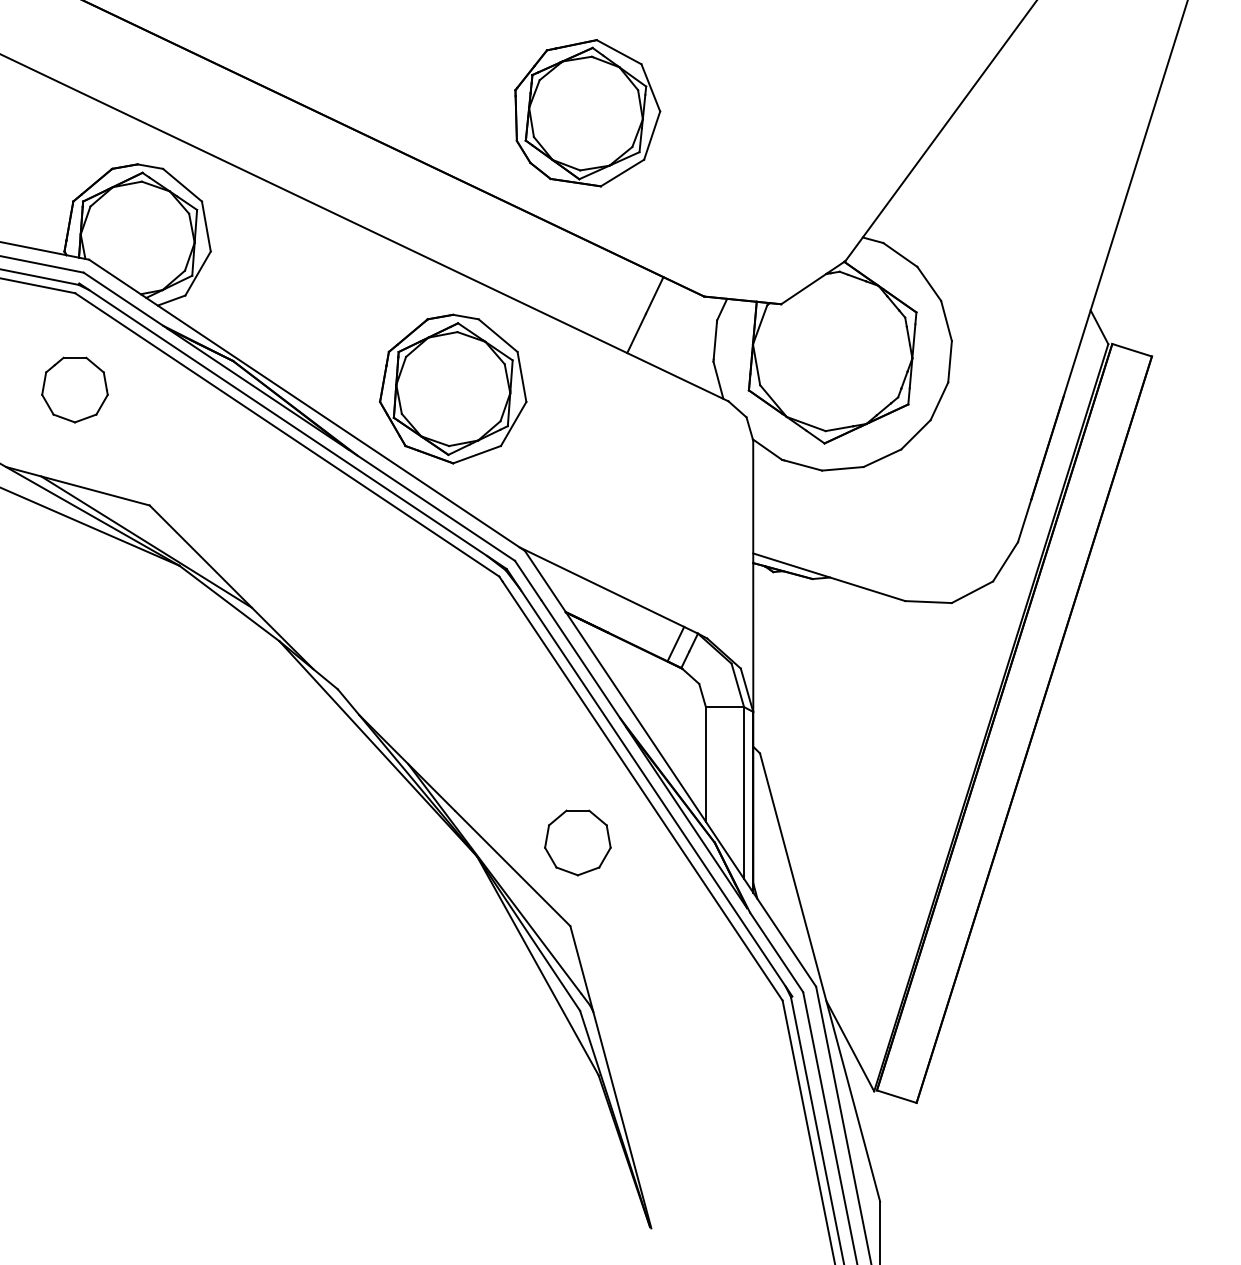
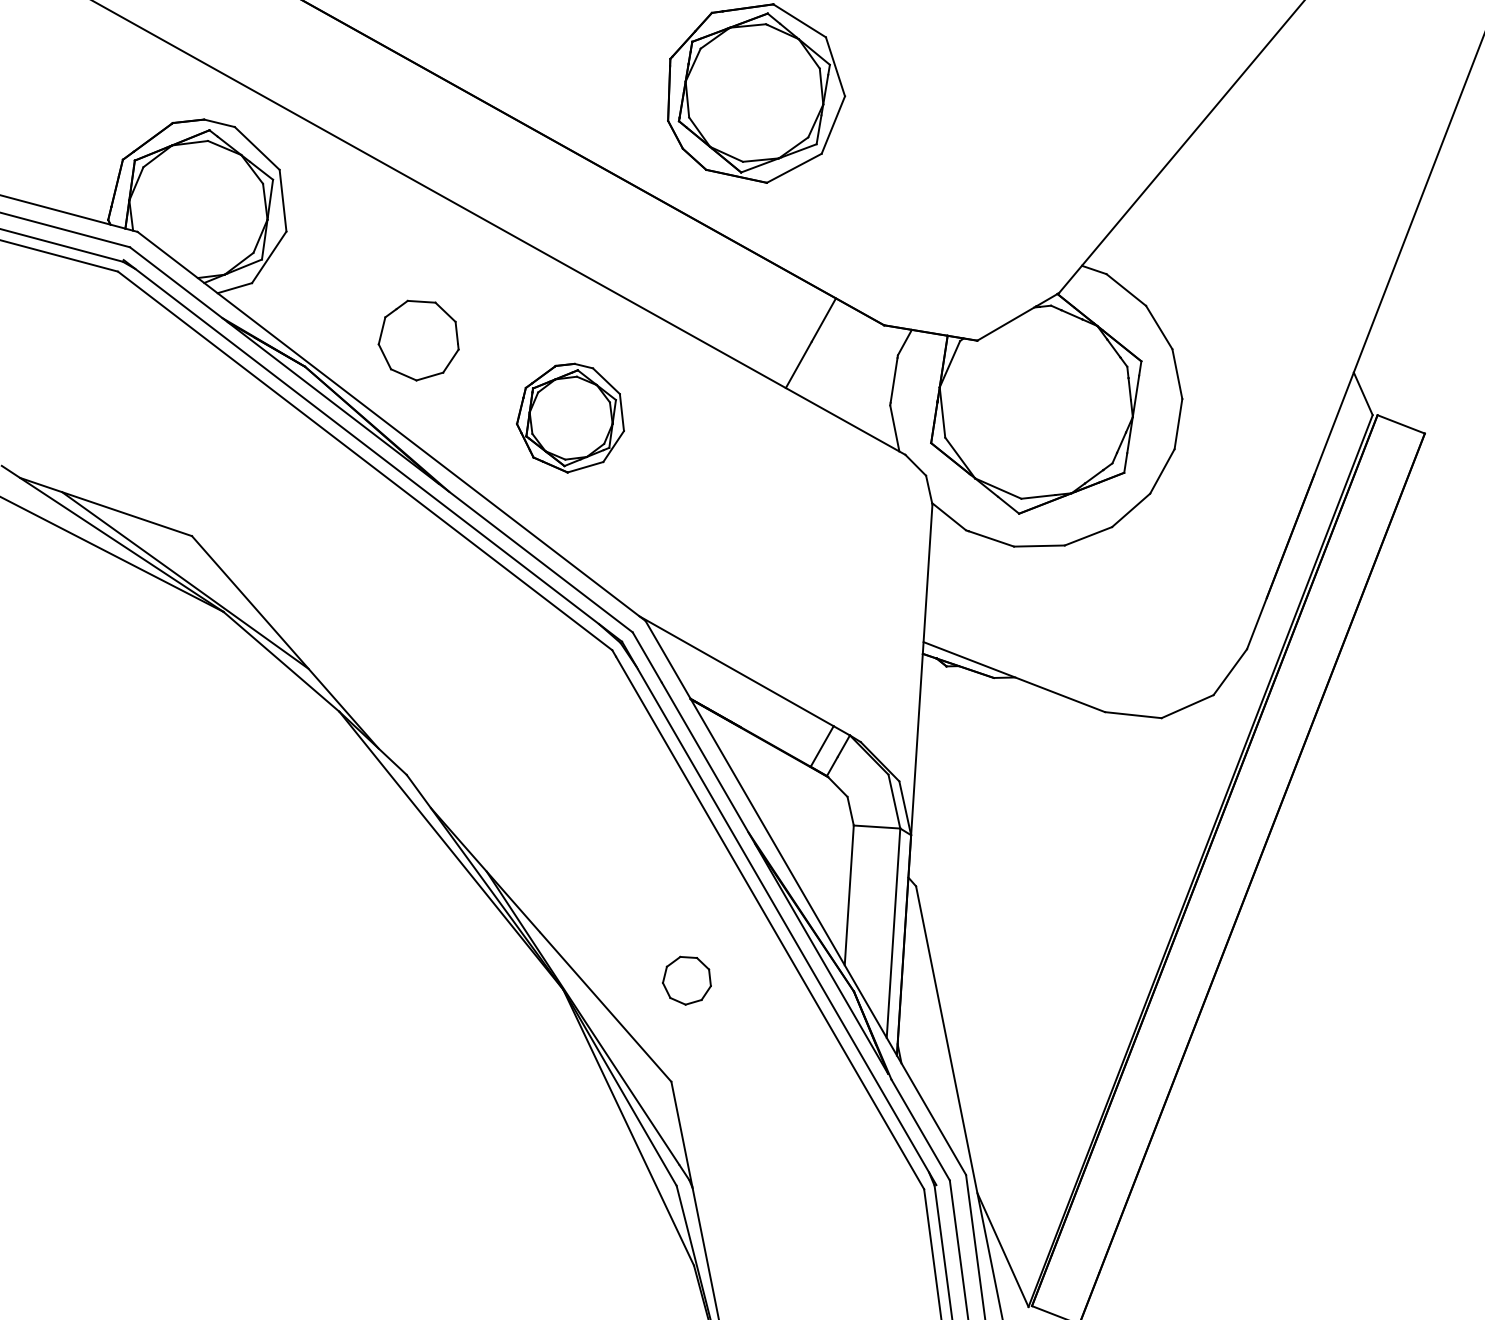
part: (453, 388) -> (571, 417), size x0.6
part: (74, 389) -> (418, 340), moved
part: (577, 842) -> (686, 980), size x0.6

